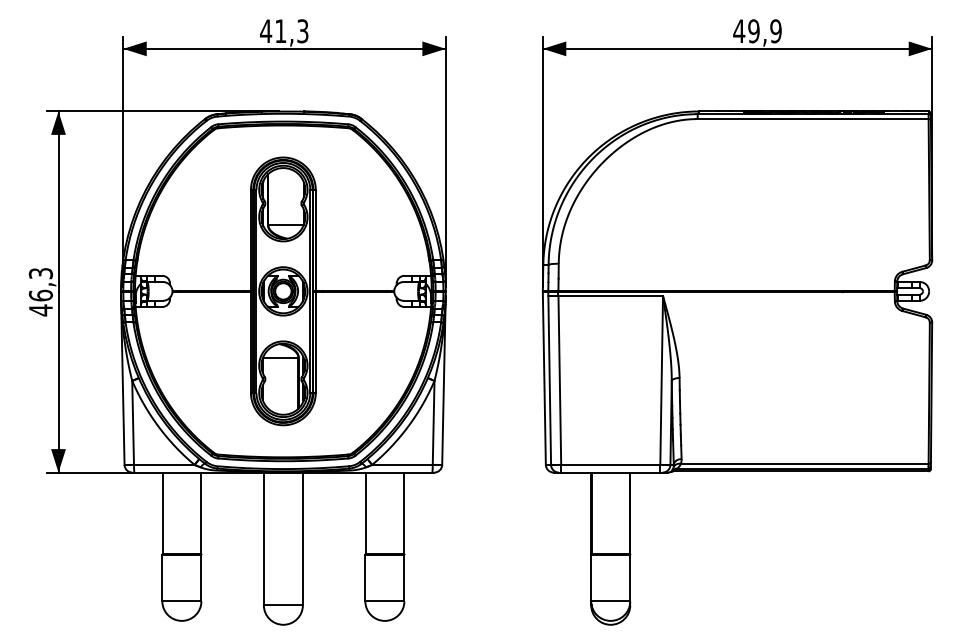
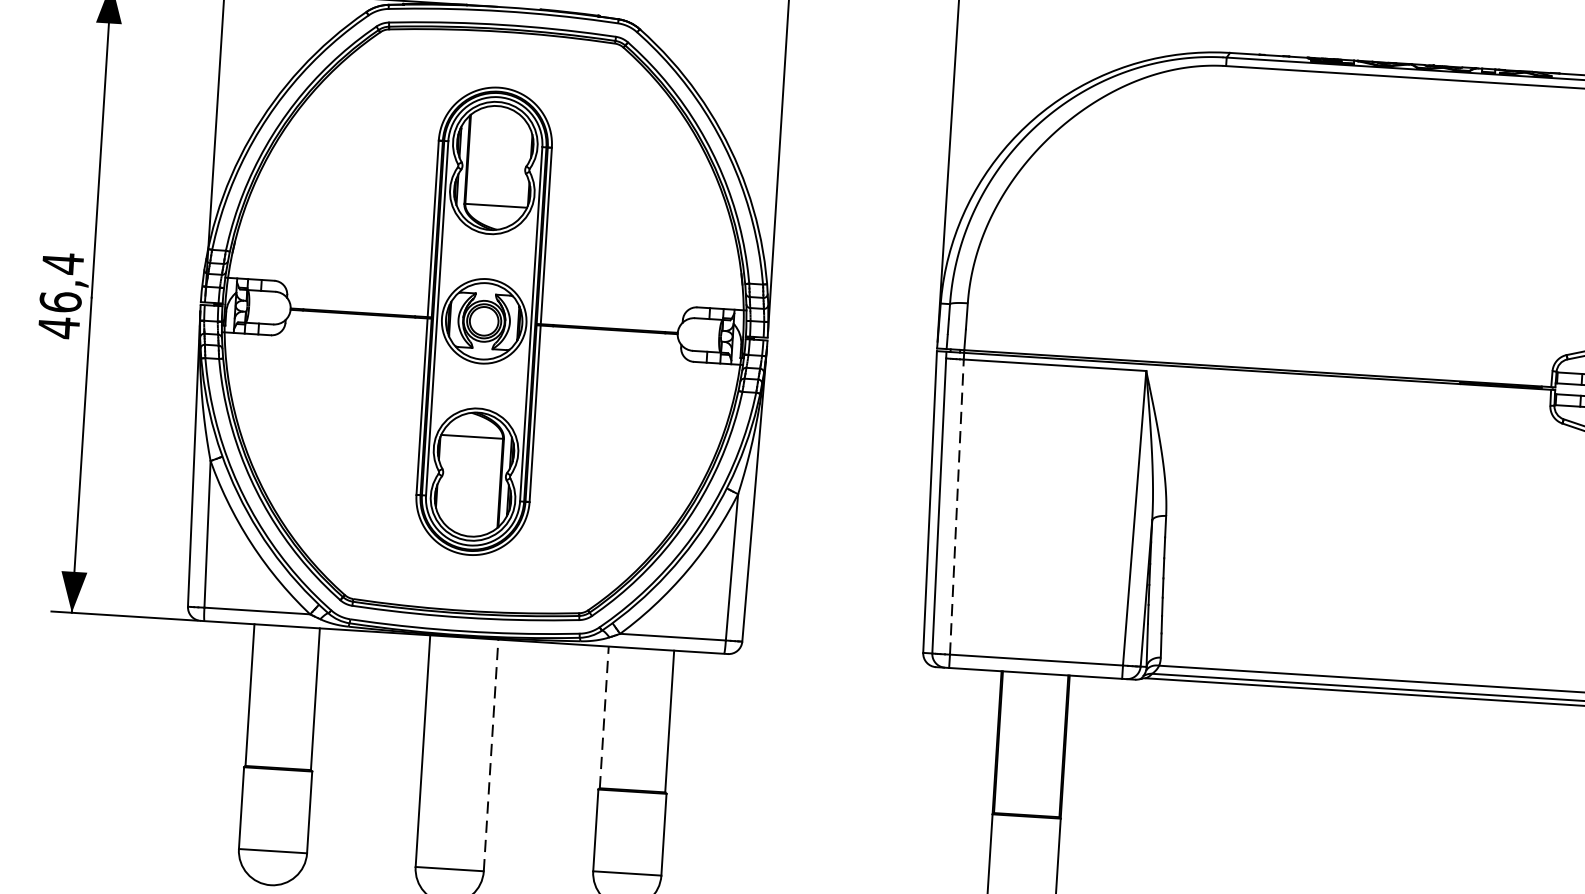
text: (40, 273) -> (62, 263), 46,3 -> 46,4
line: (559, 379) -> (956, 505), solid -> dashed
line: (366, 513) -> (604, 718), solid -> dashed
line: (302, 538) -> (490, 754), solid -> dashed

